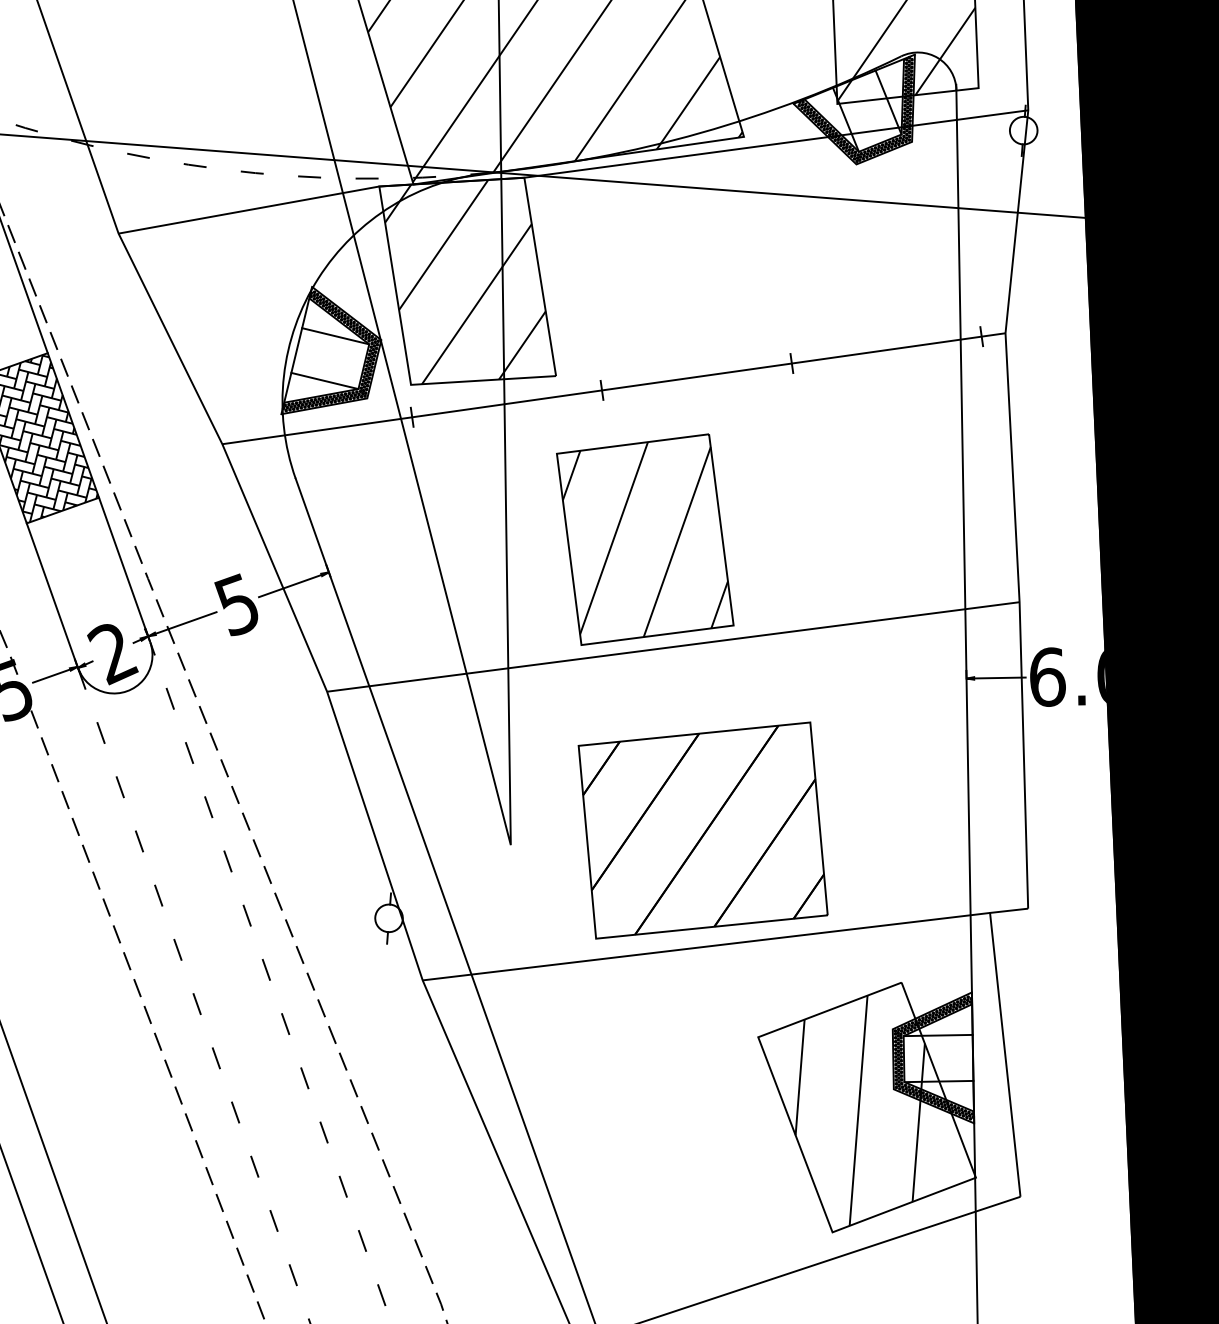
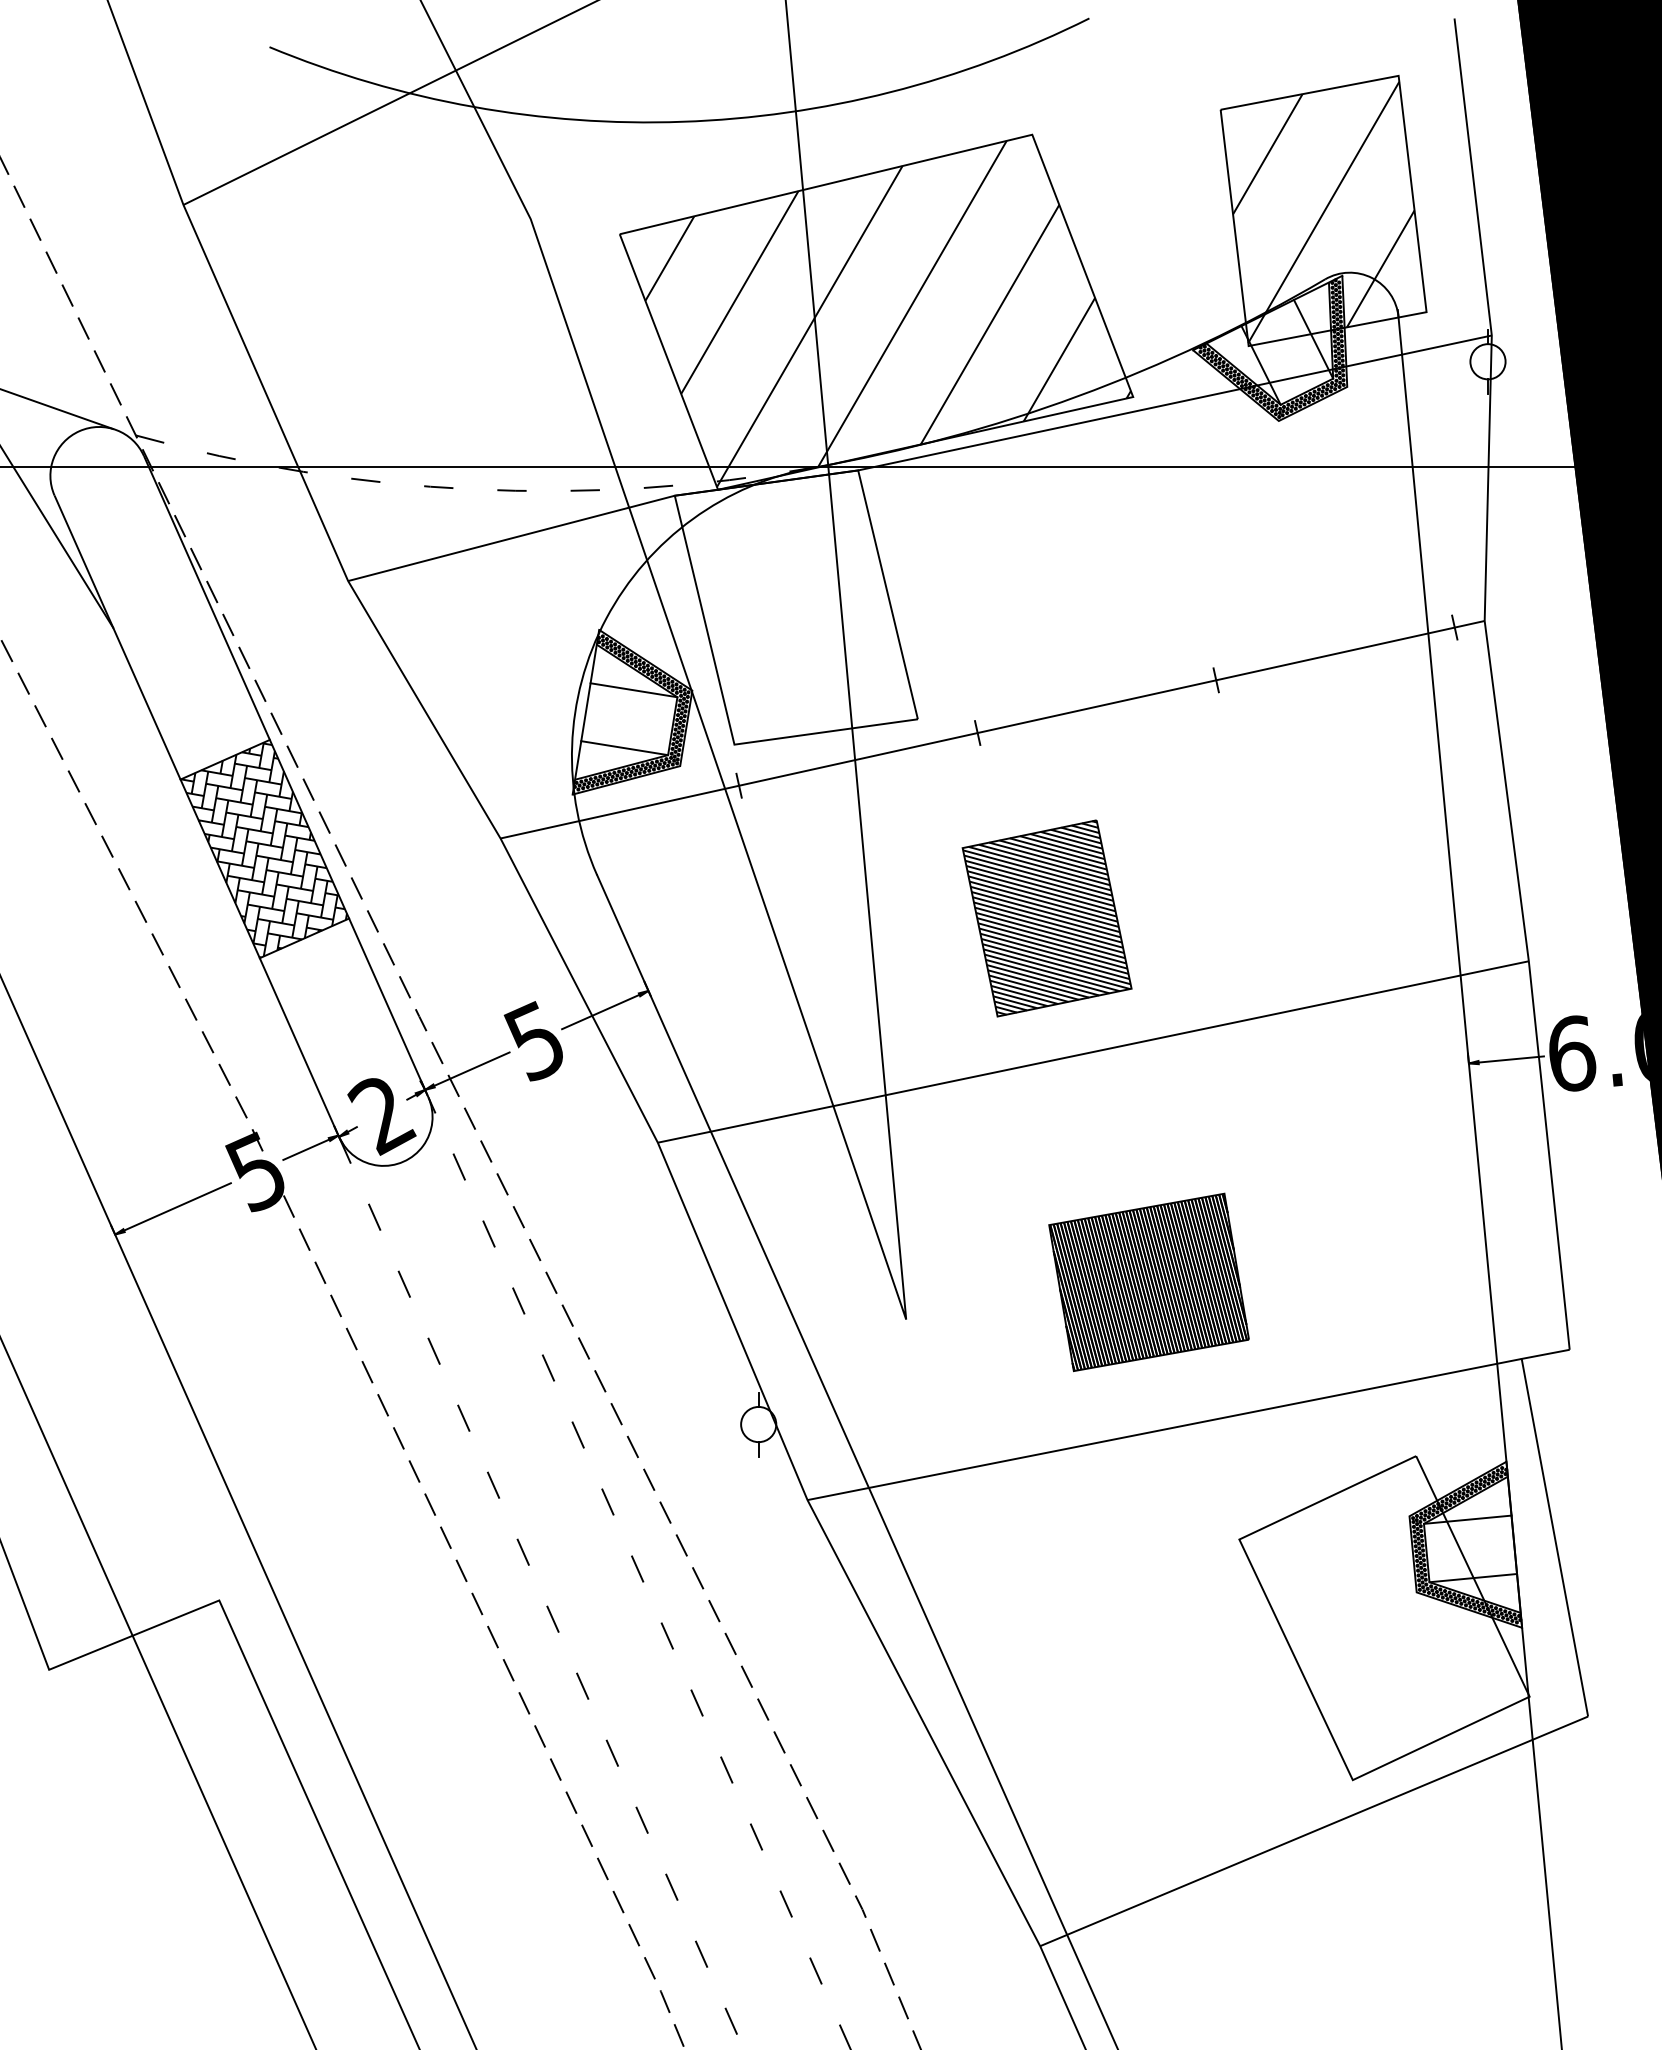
hatch: (463, 282) -> (791, 609), removed
part: (644, 539) -> (1046, 918), size x0.7
part: (702, 830) -> (1148, 1282), size x0.6
hatch: (888, 1112) -> (1412, 1622), removed

